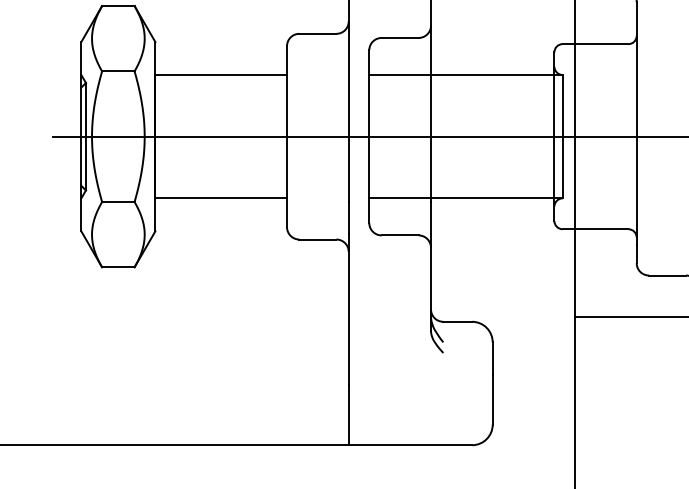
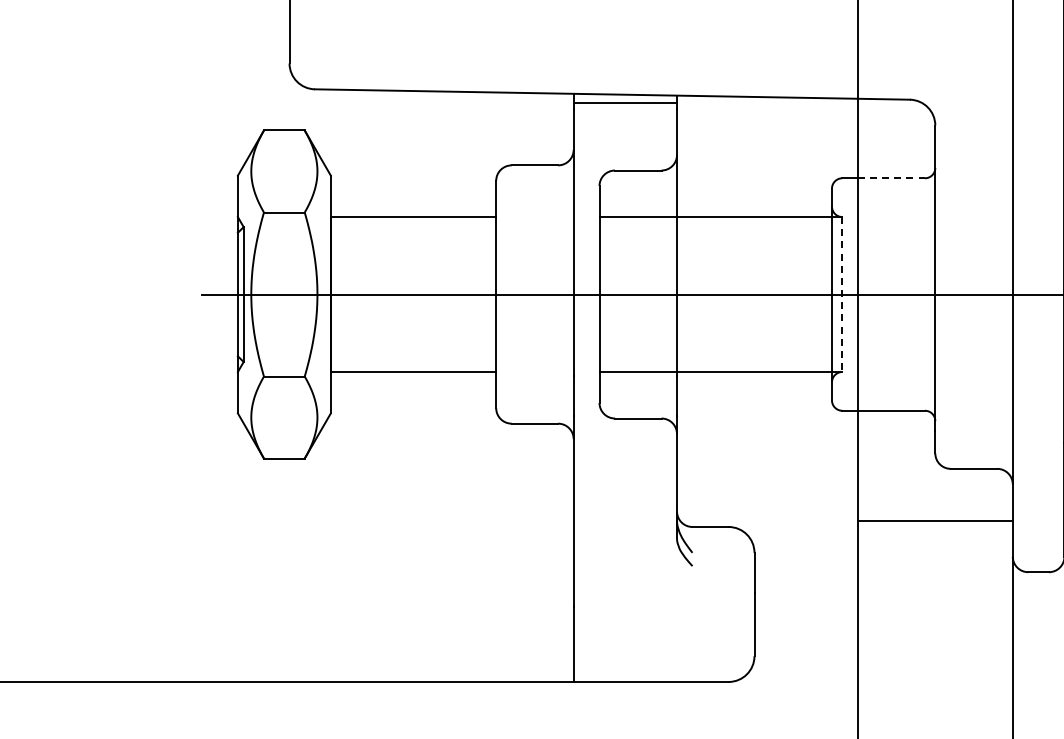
line: (601, 44) -> (891, 178), solid -> dashed
line: (562, 137) -> (842, 295), solid -> dashed

